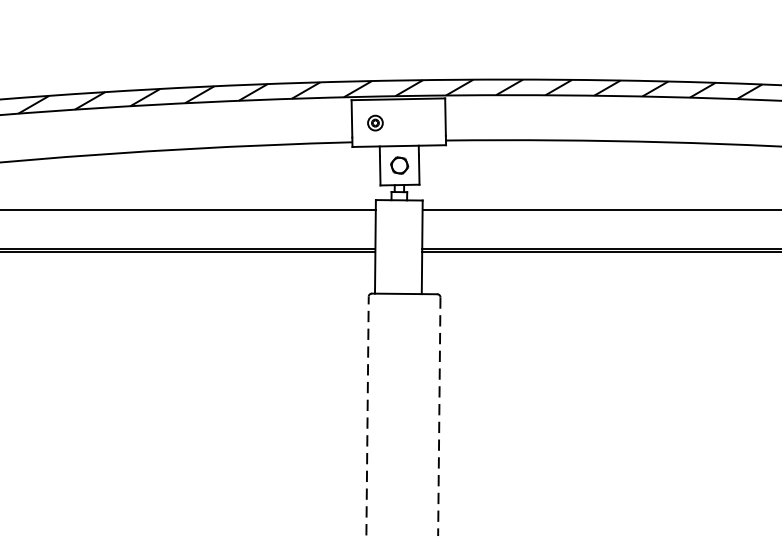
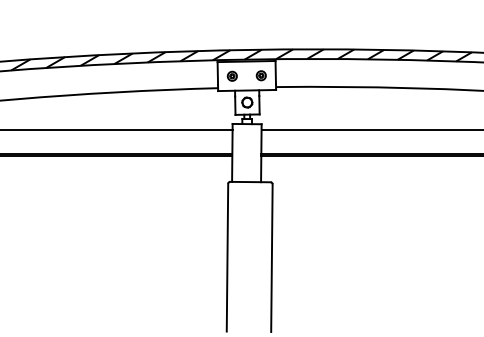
part: (420, 121) -> (260, 75), added
line: (367, 415) -> (227, 257), dashed -> solid
line: (438, 417) -> (271, 258), dashed -> solid

